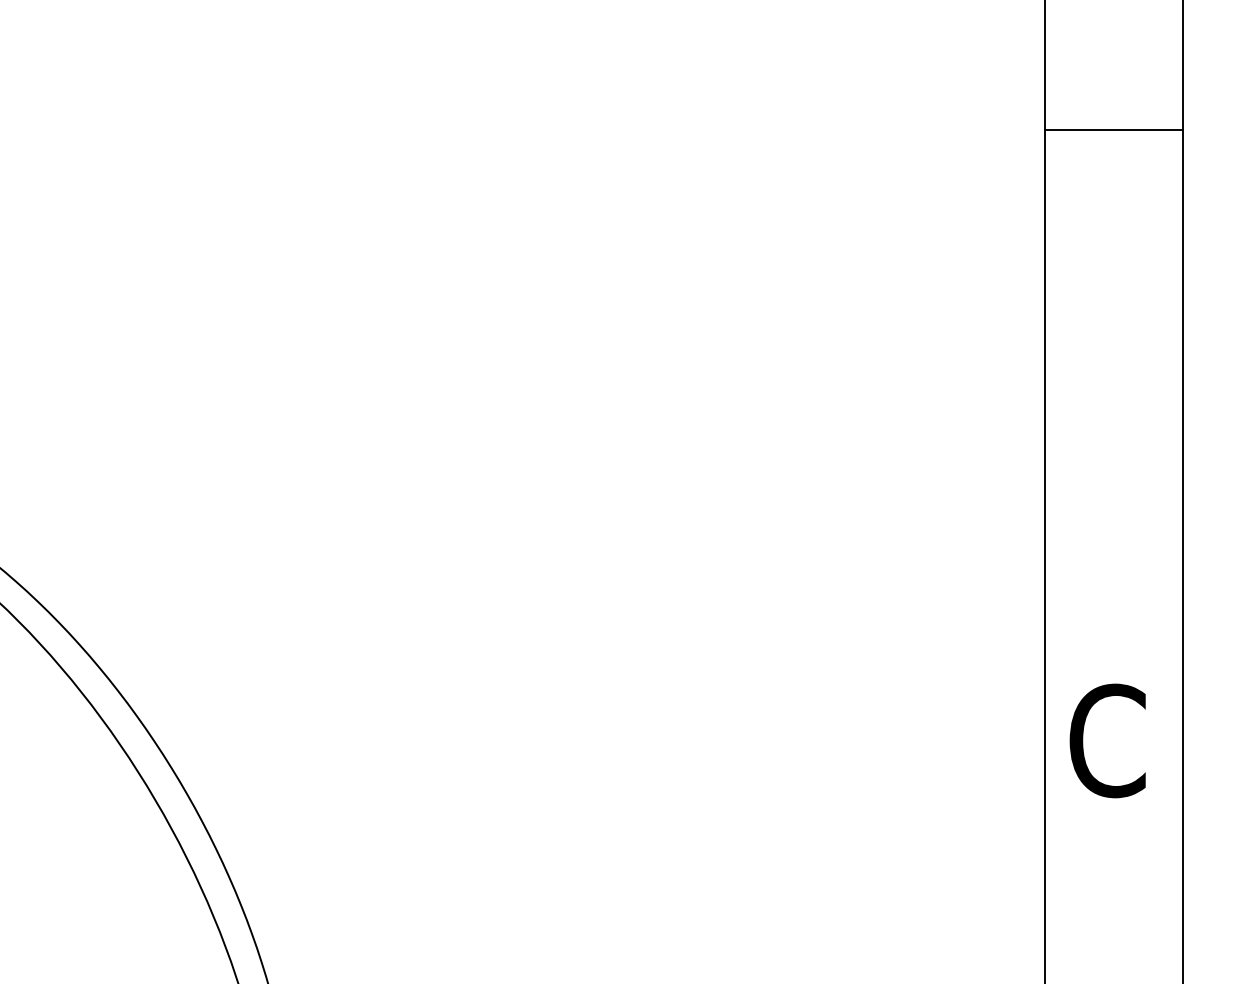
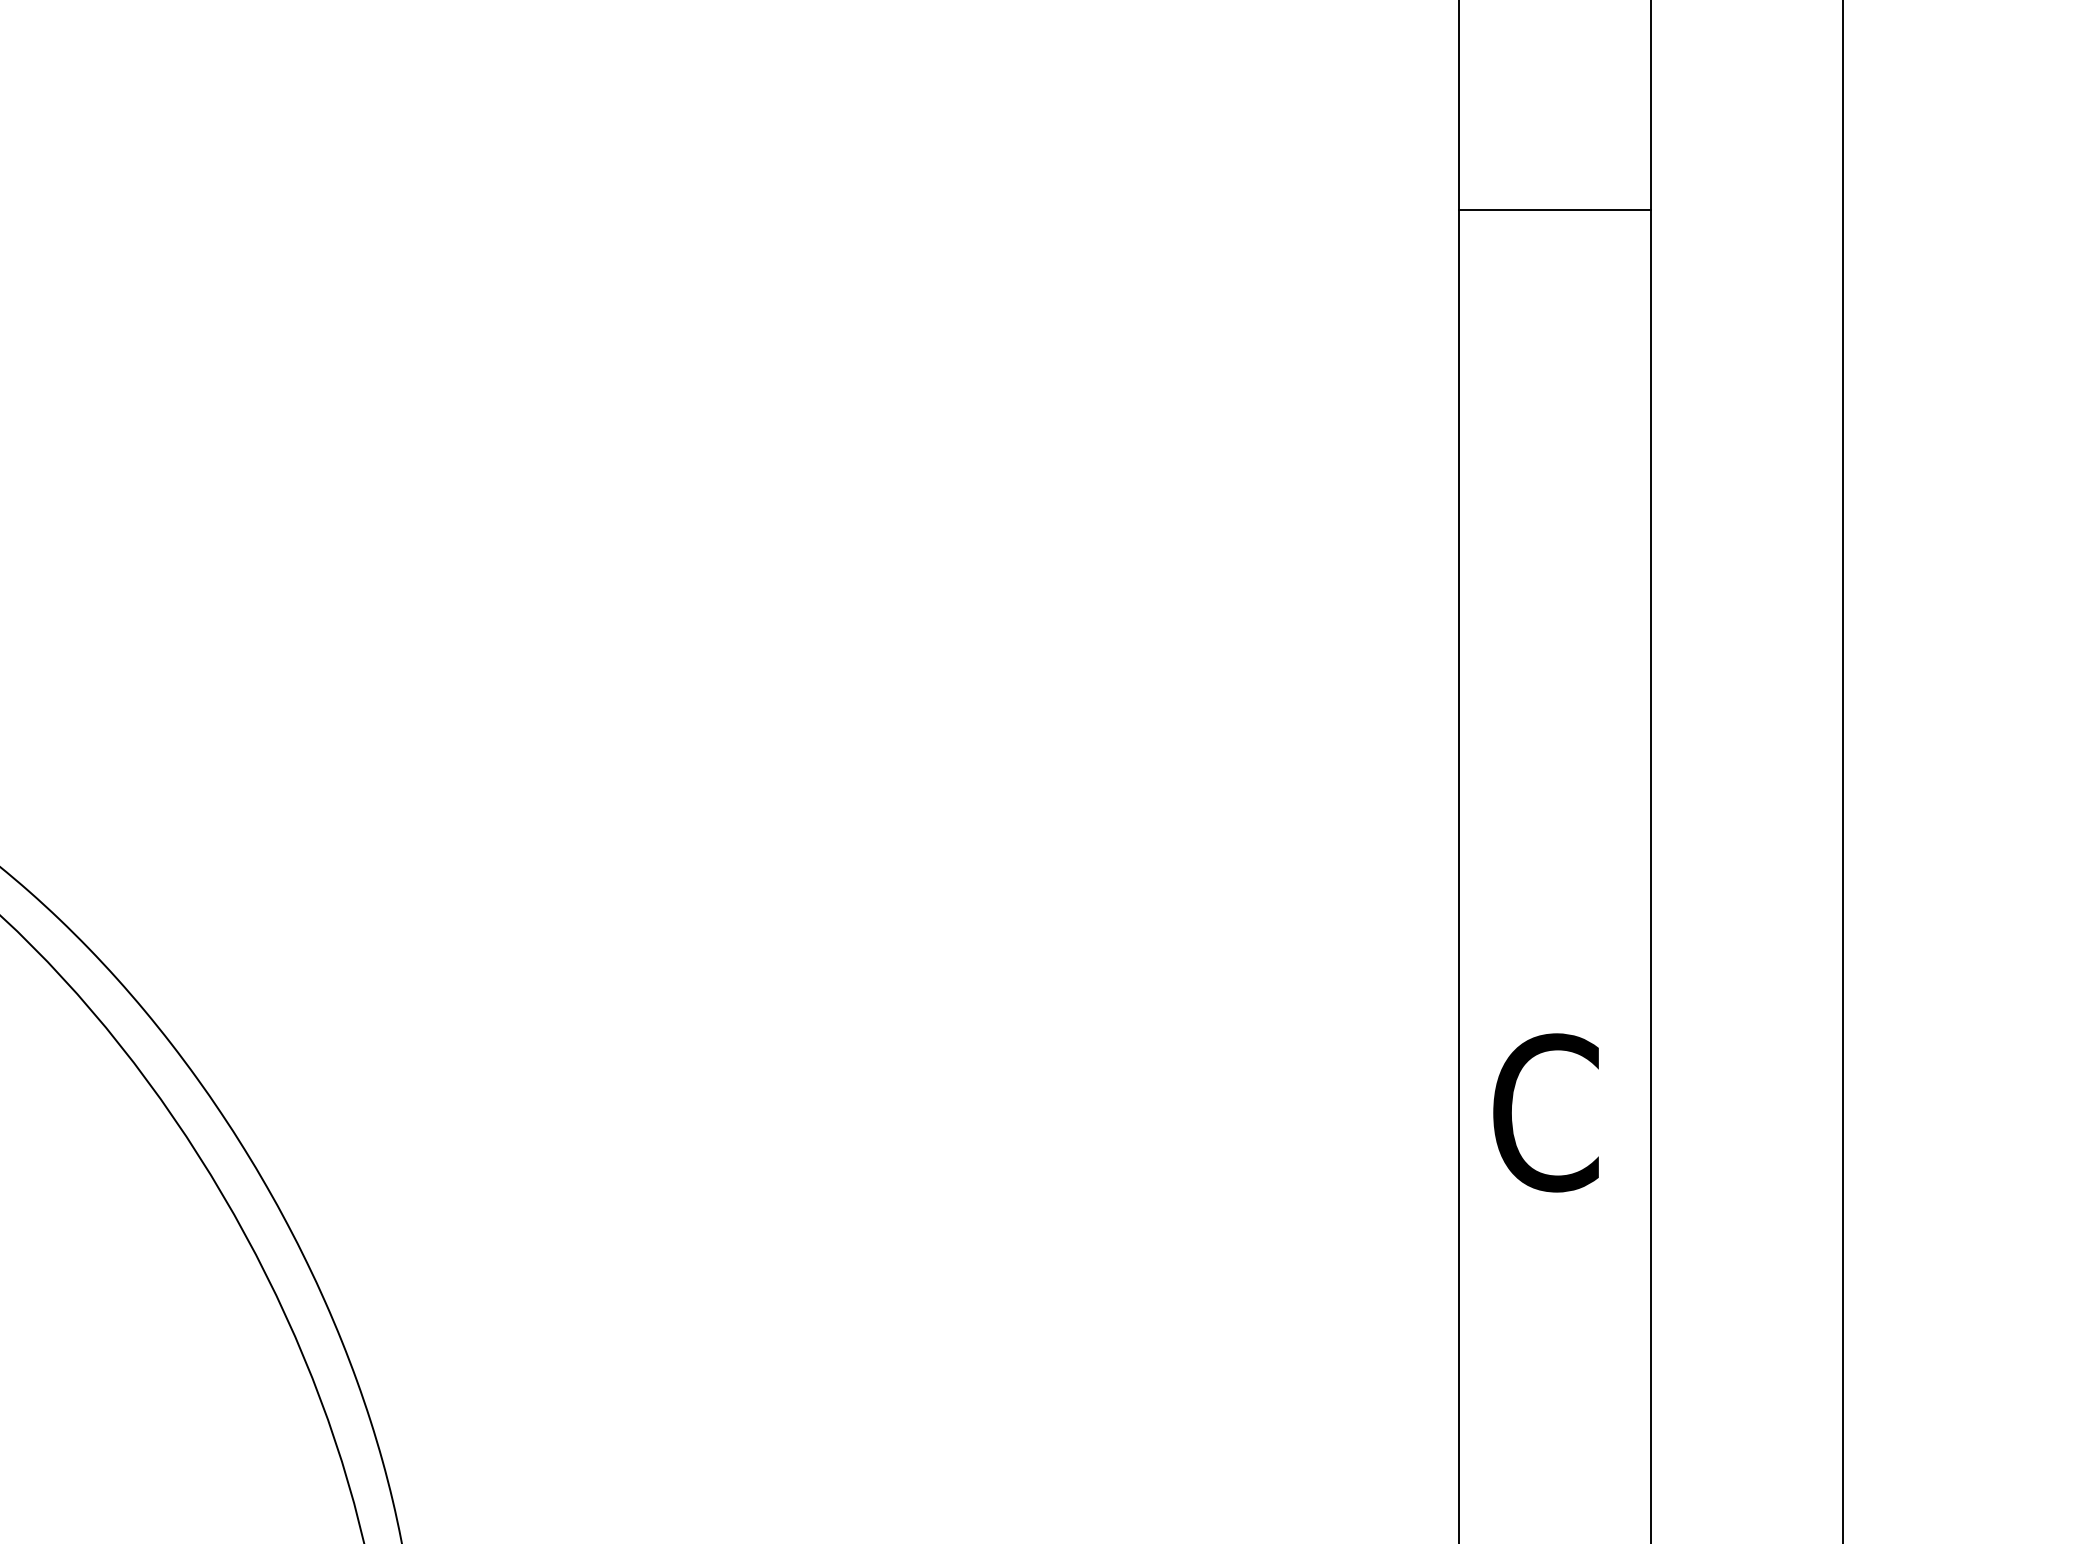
line: (1114, 130) -> (1555, 210), moved

